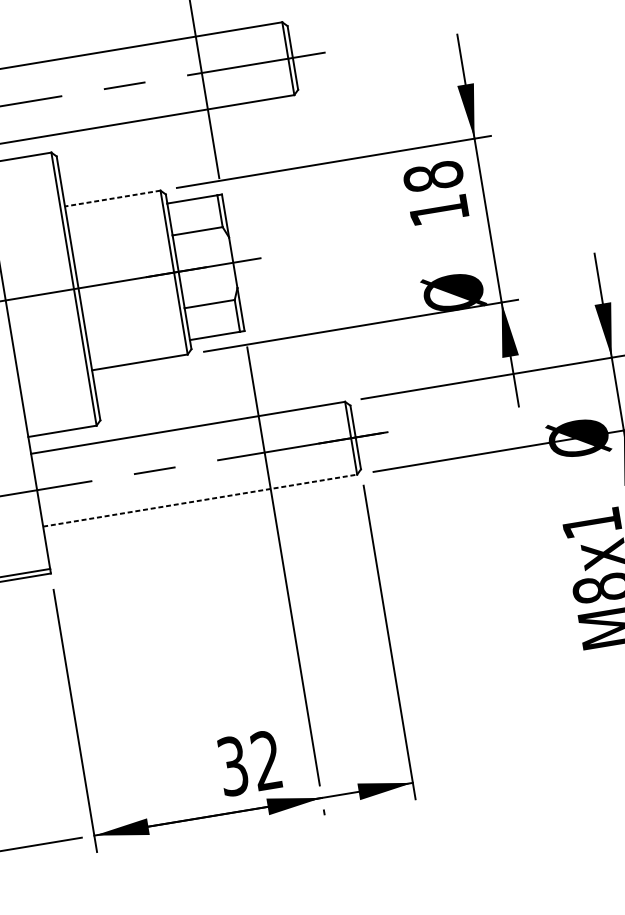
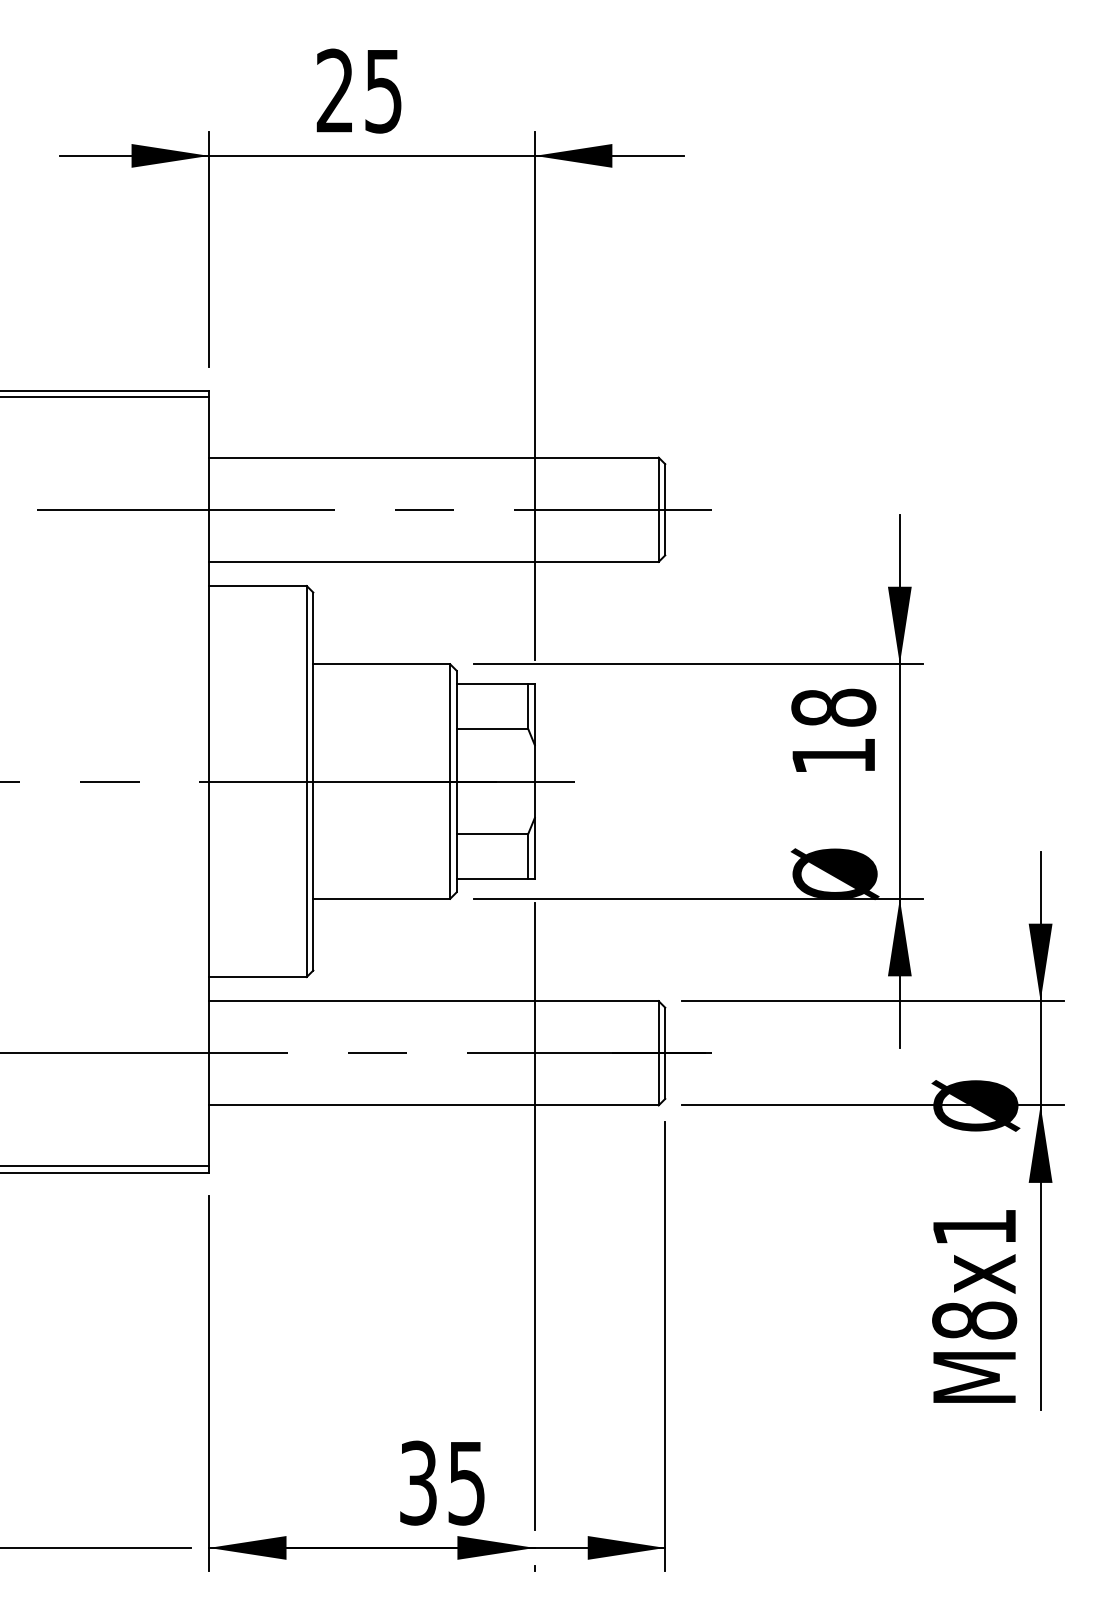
line: (112, 198) -> (381, 664), dashed -> solid
line: (199, 500) -> (433, 1105), dashed -> solid
text: (266, 760) -> (466, 1482), 32 -> 35

